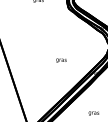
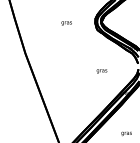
text: (60, 60) -> (101, 71), moved

